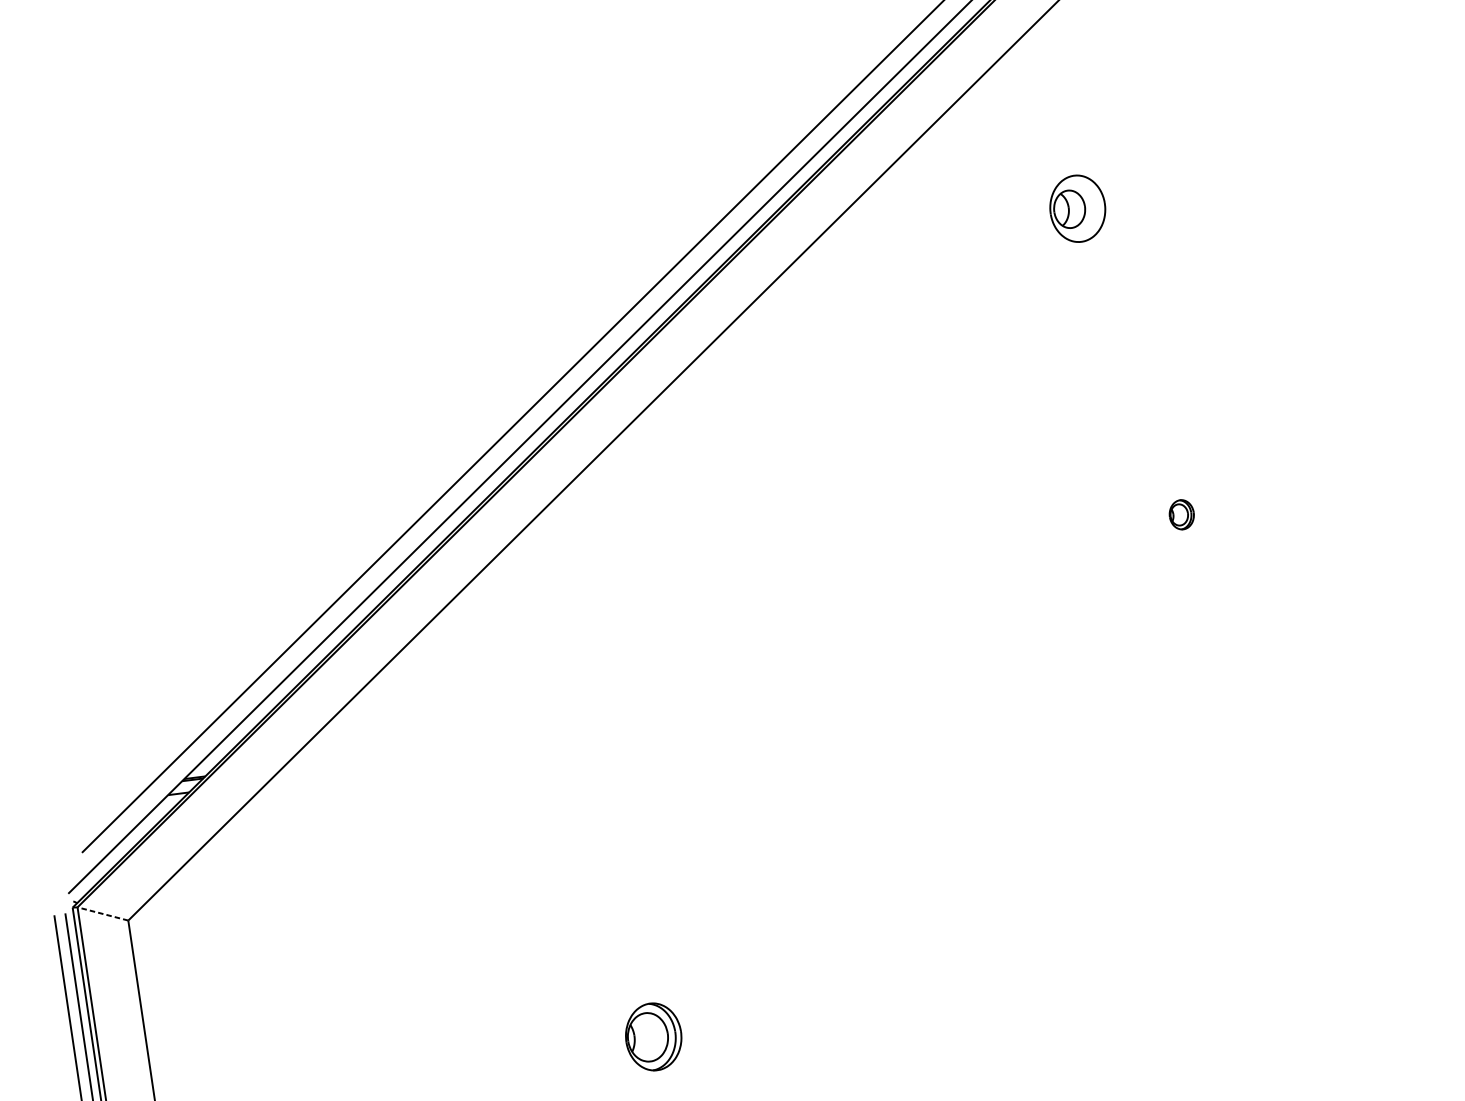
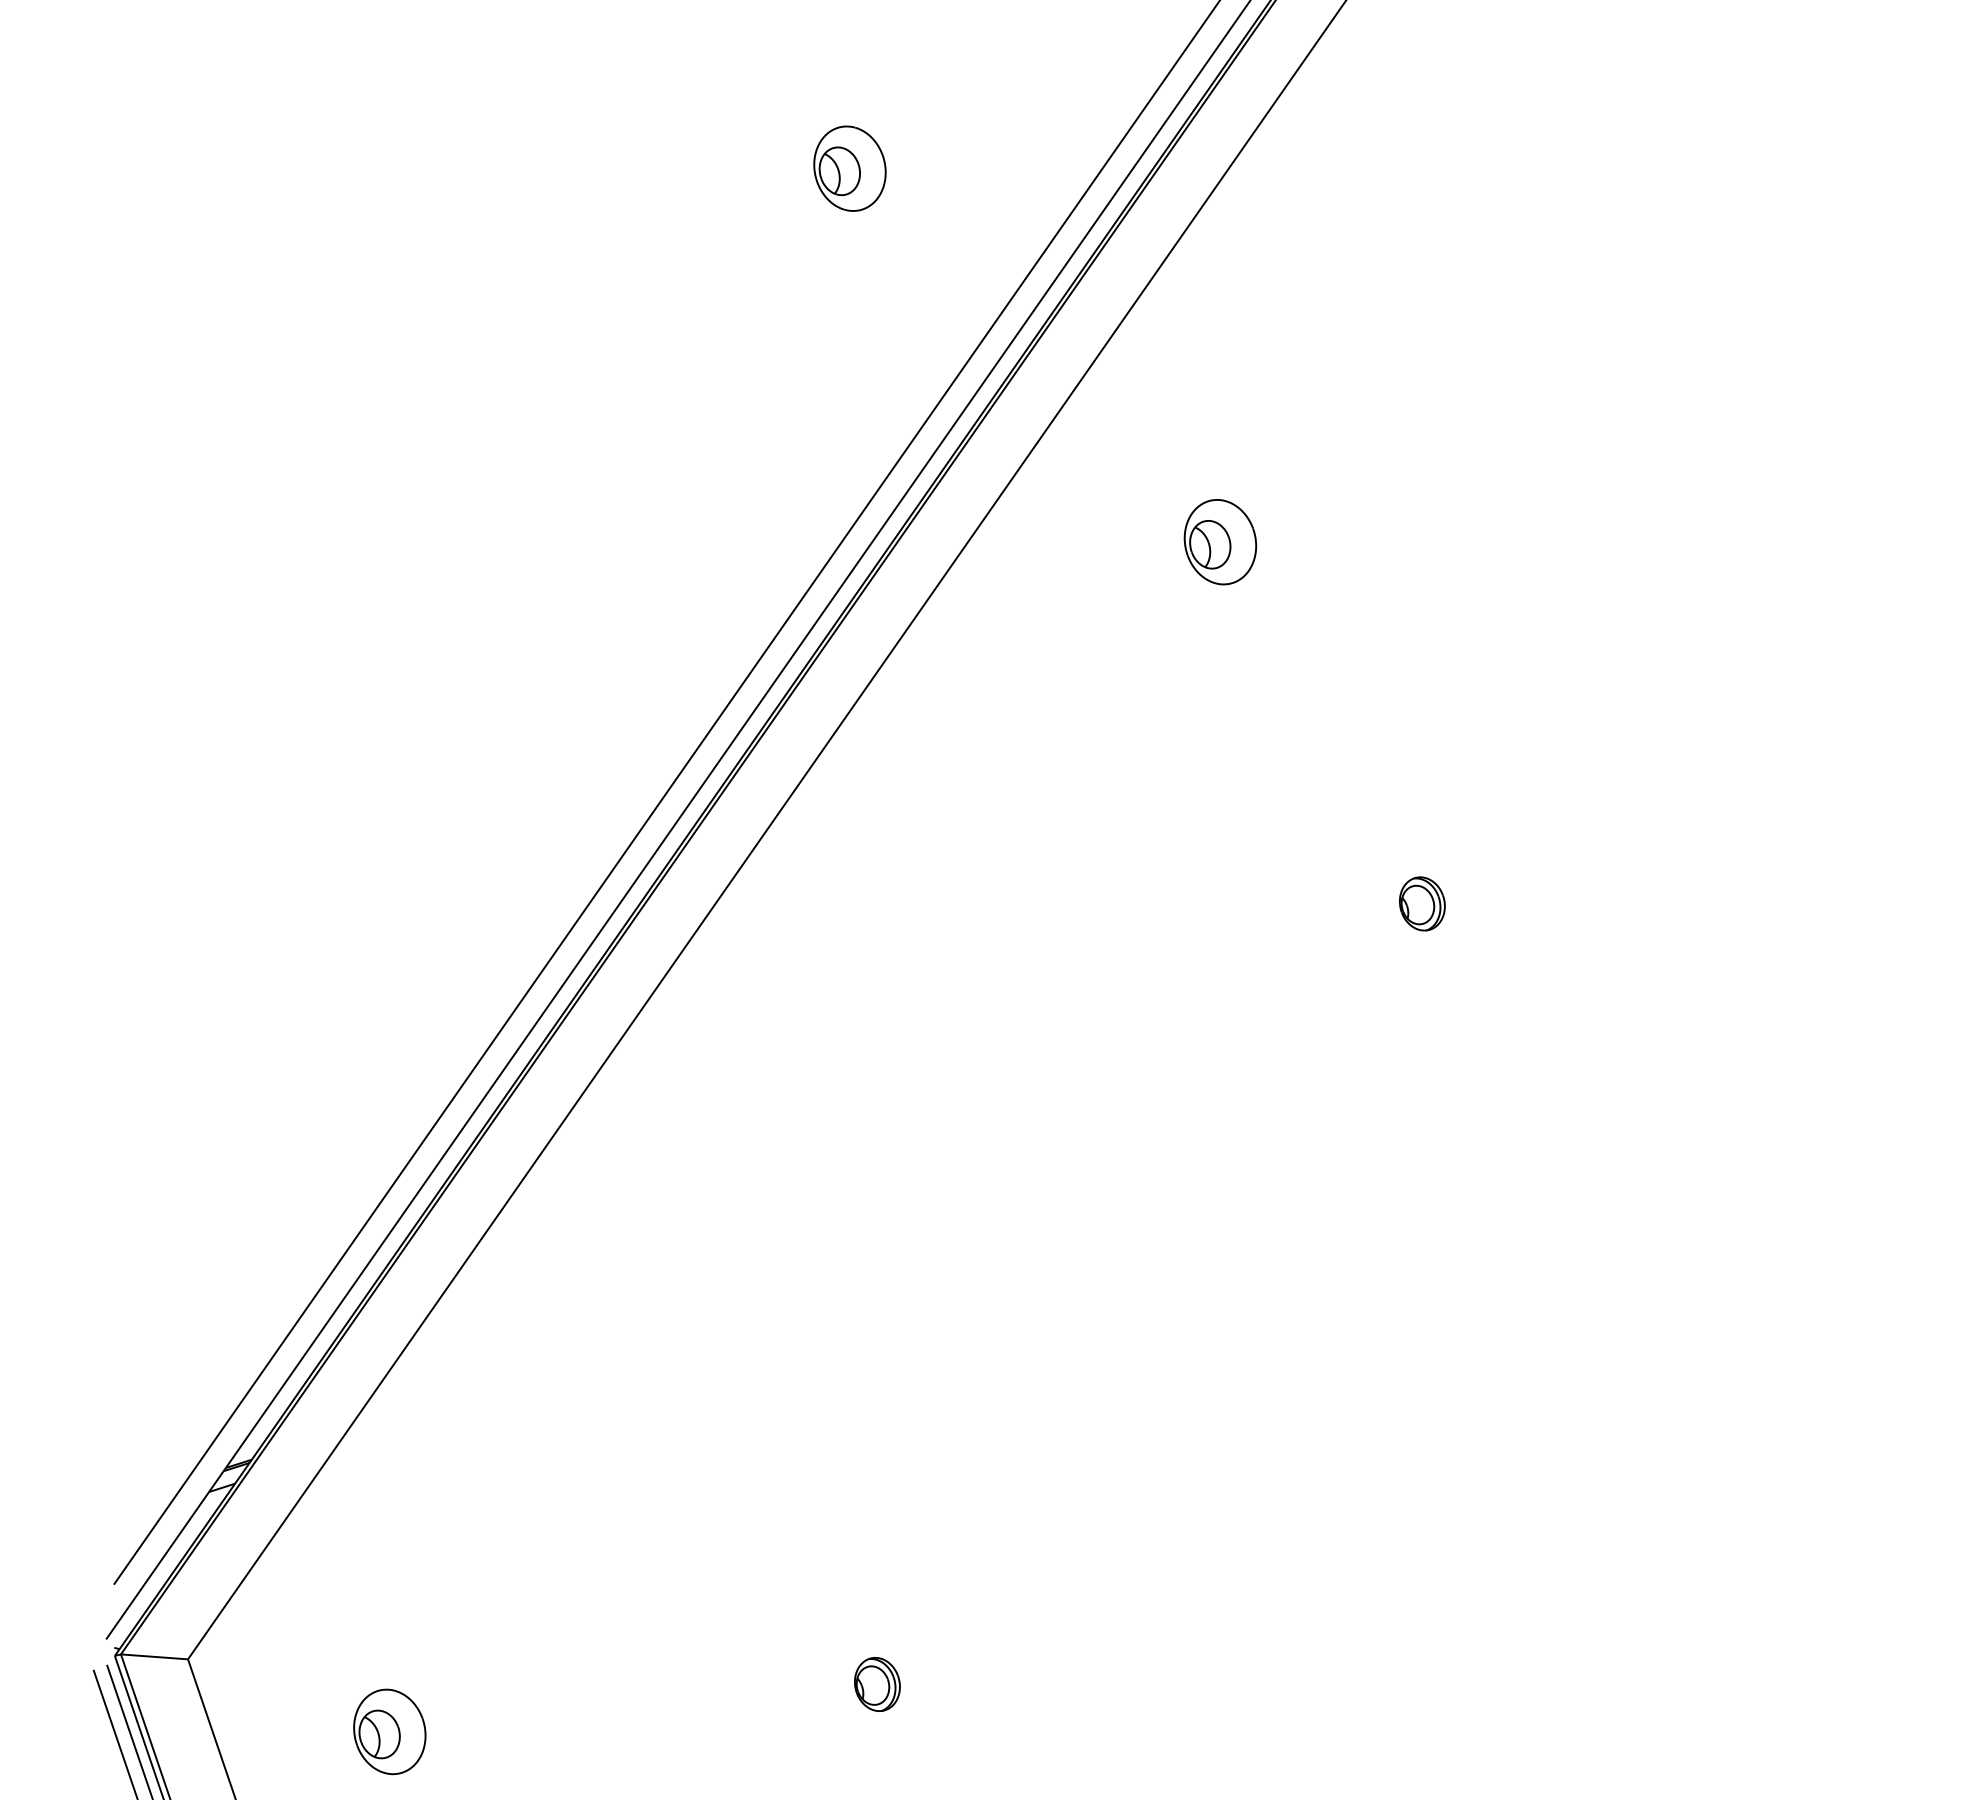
part: (1181, 514) -> (1422, 903), size x1.43
line: (103, 913) -> (154, 1656), dashed -> solid
part: (272, 1004) -> (389, 1731), added
part: (653, 1036) -> (877, 1684), size x0.62

